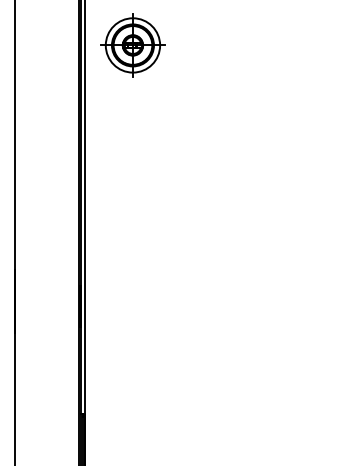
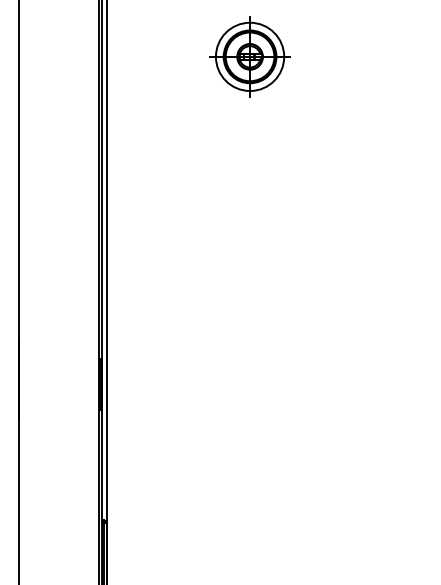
part: (132, 45) -> (249, 56), moved

